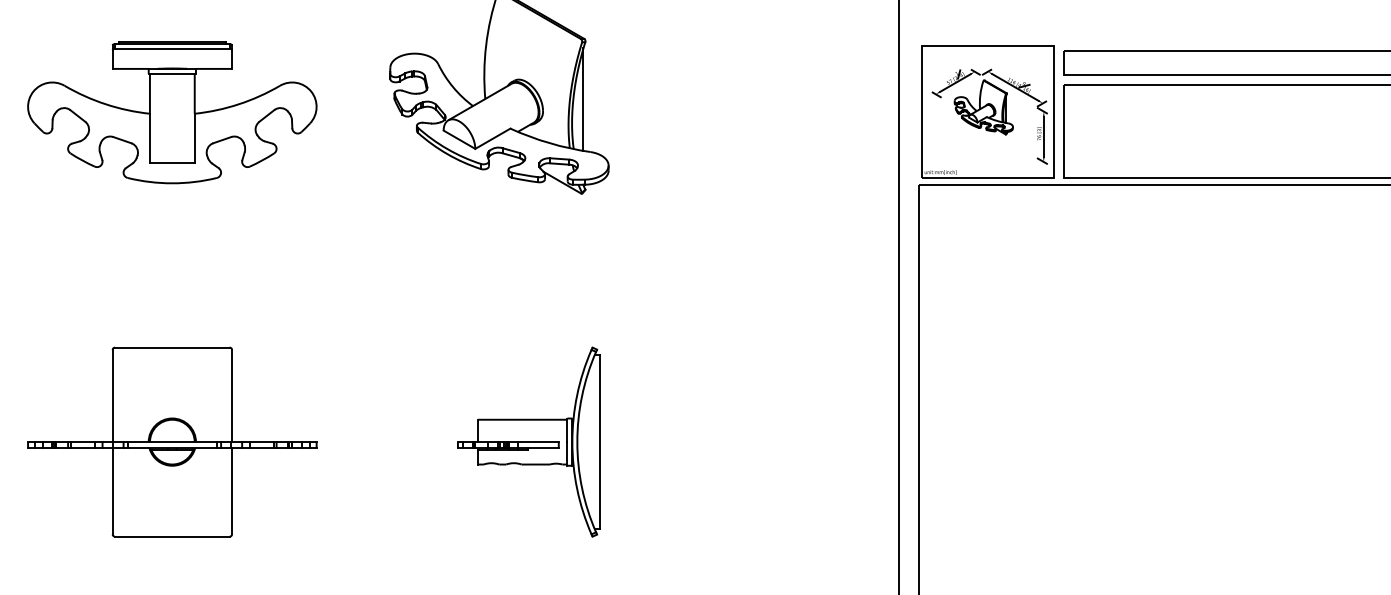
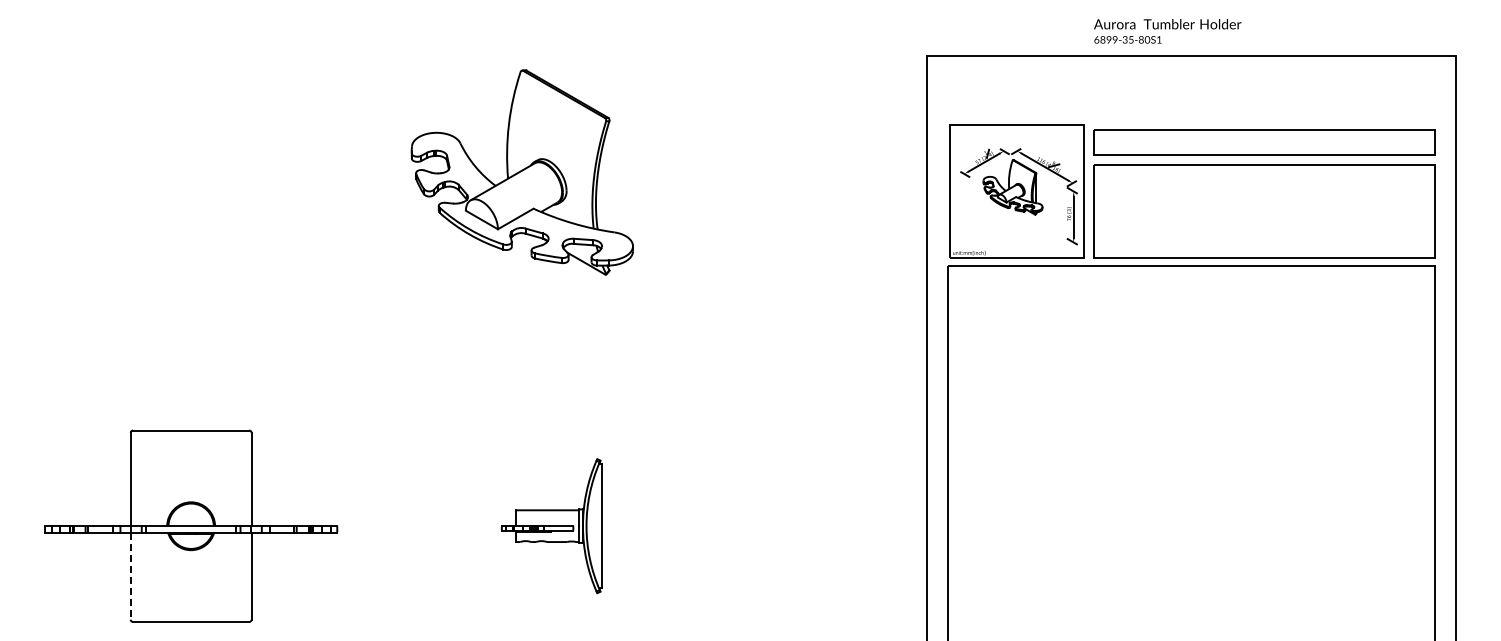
line: (583, 99) -> (607, 179), removed
part: (172, 112) -> (191, 192), removed
part: (528, 441) -> (551, 525), size x0.7
line: (112, 491) -> (130, 576), solid -> dashed

